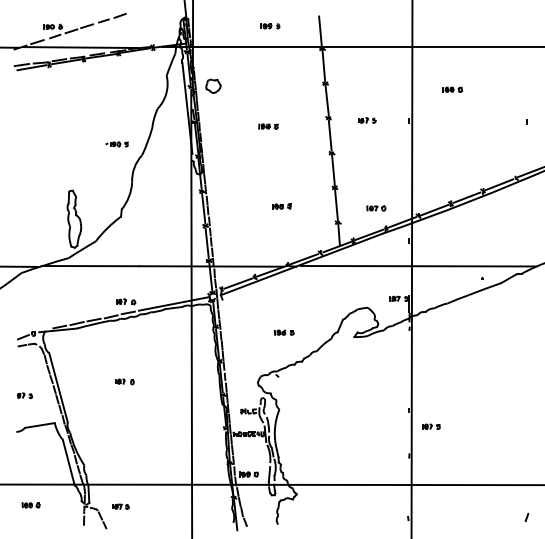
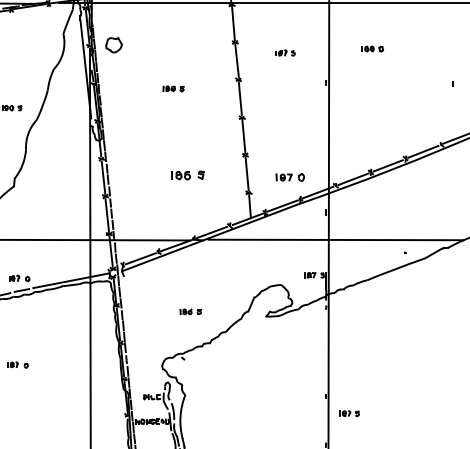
part: (367, 120) -> (286, 53), moved
part: (281, 206) -> (187, 175), size x1.6
part: (376, 208) -> (290, 177), size x1.4

